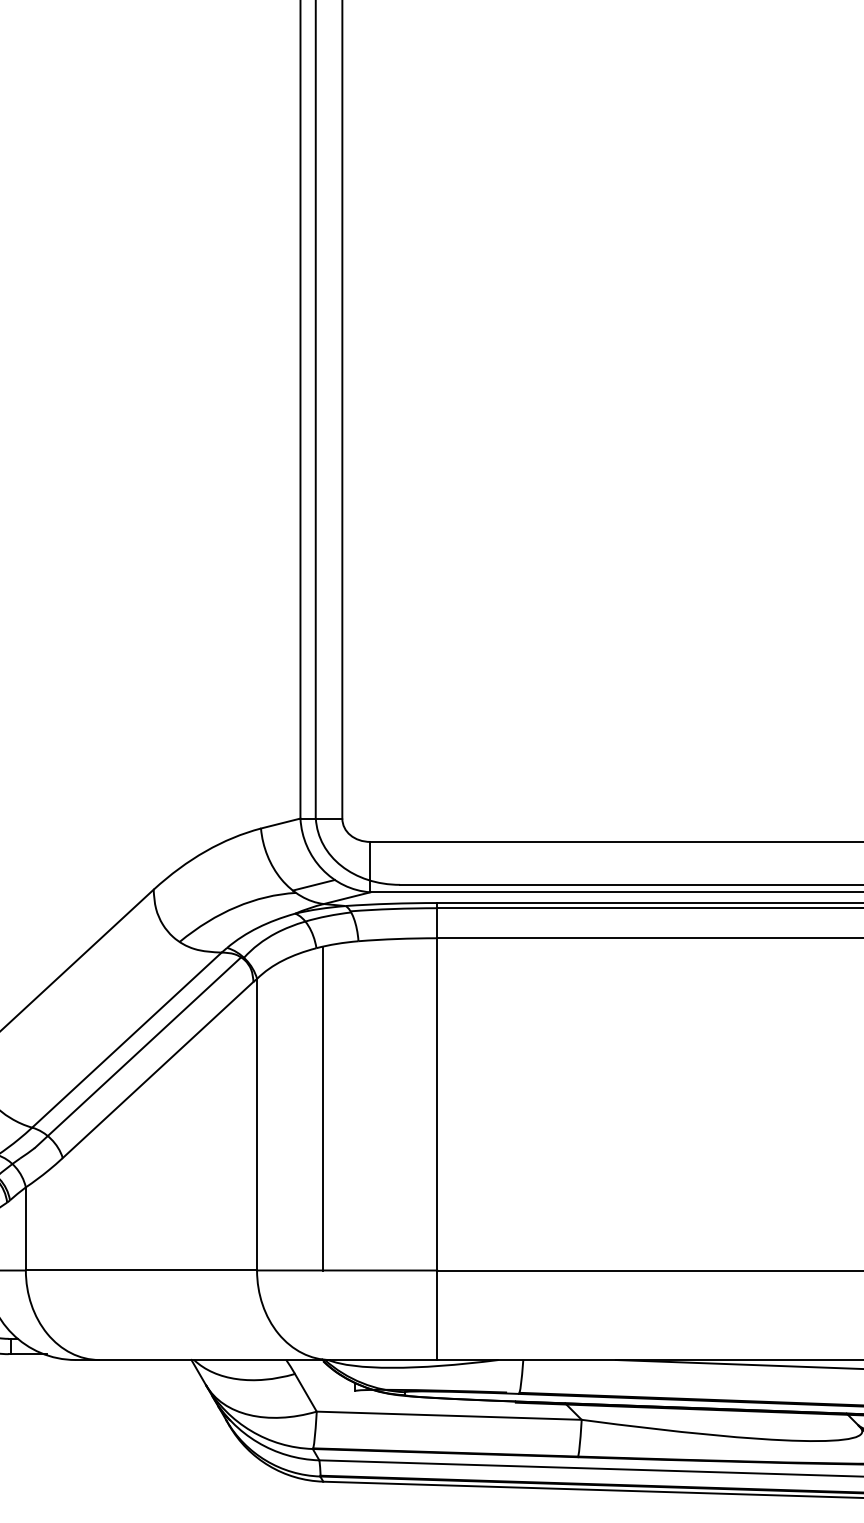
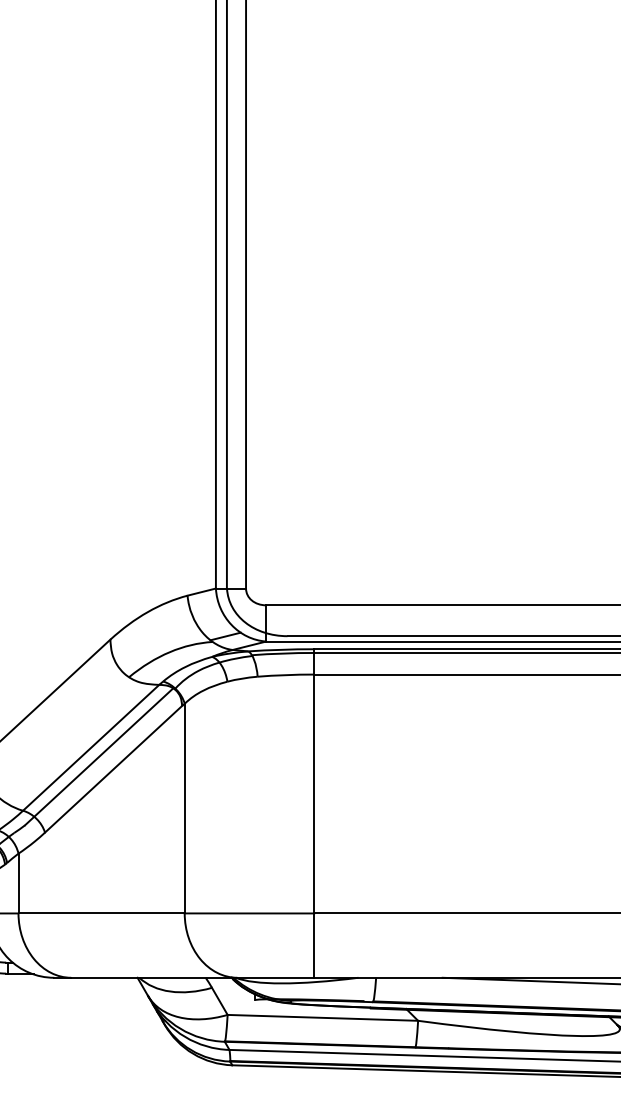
line: (322, 1107) -> (231, 796), removed

